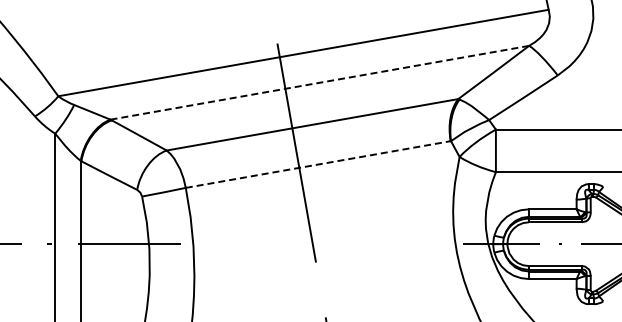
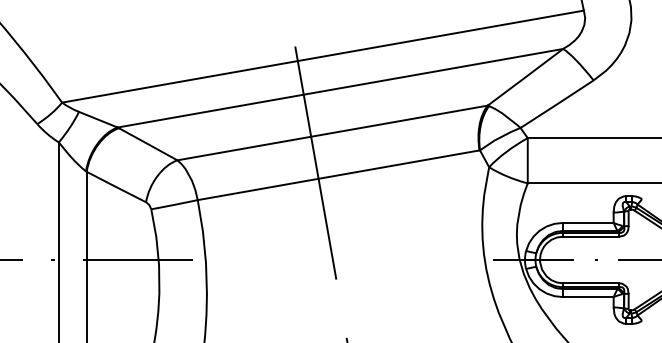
line: (319, 82) -> (340, 87), dashed -> solid
line: (318, 164) -> (338, 175), dashed -> solid

